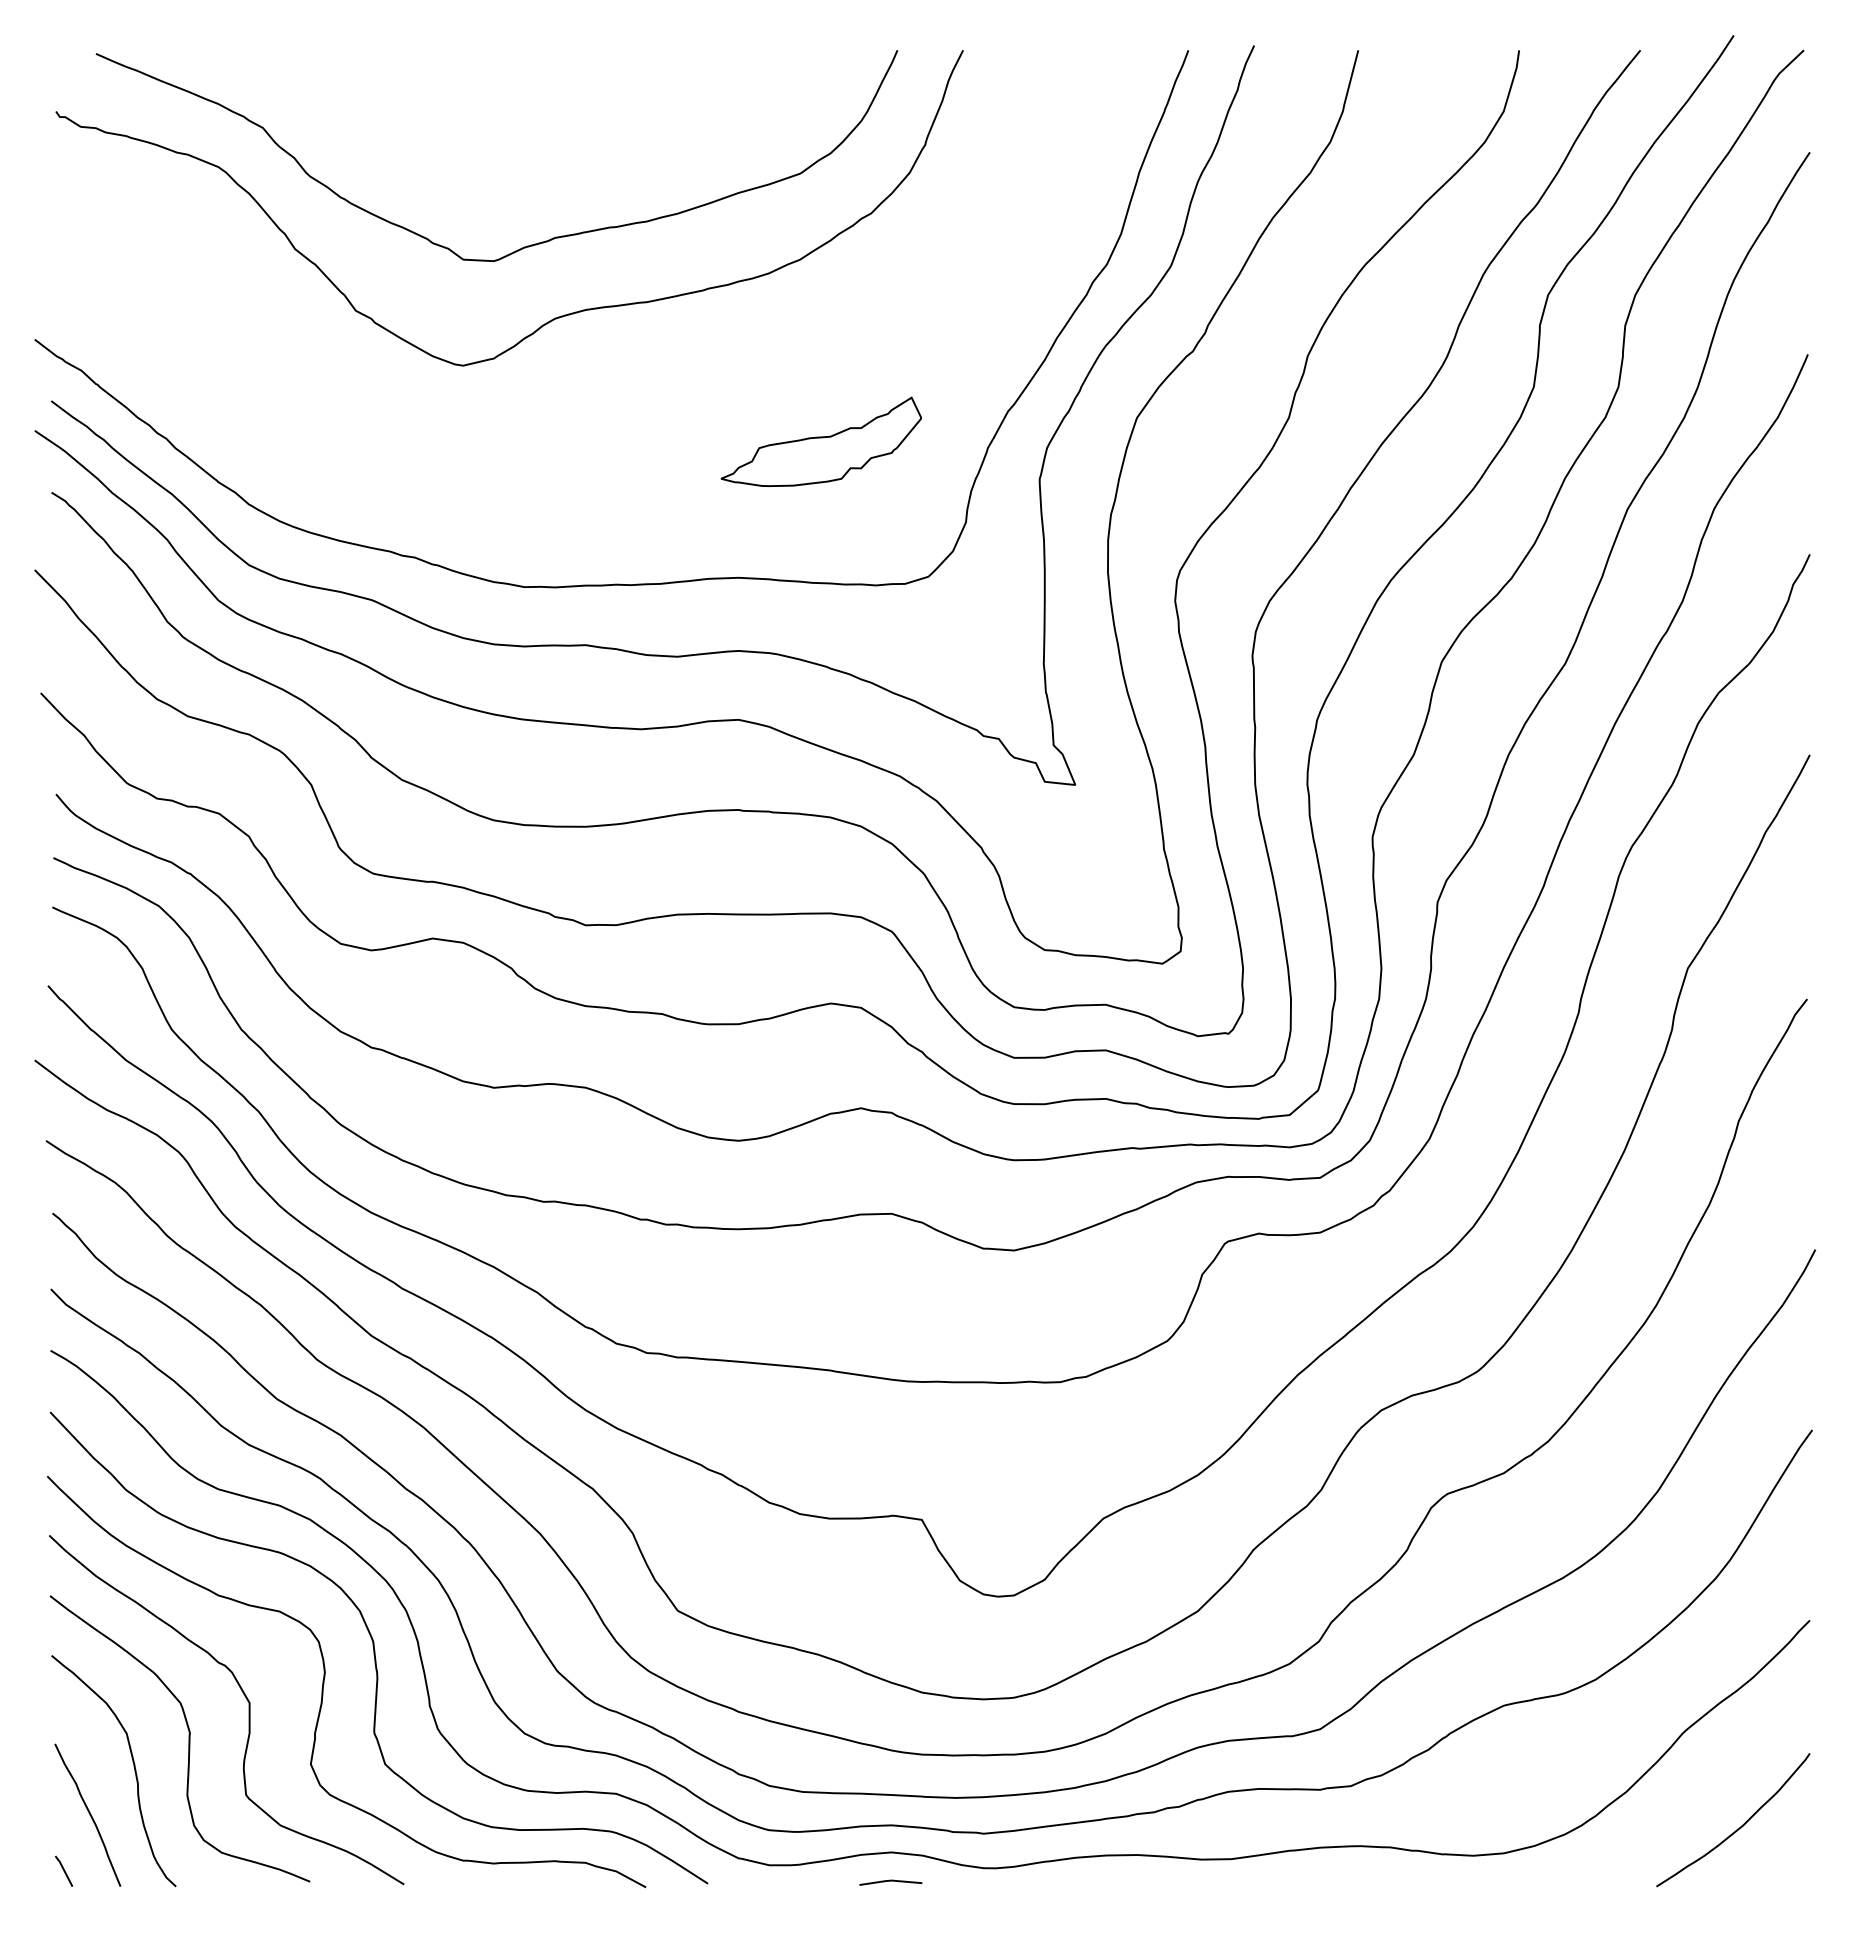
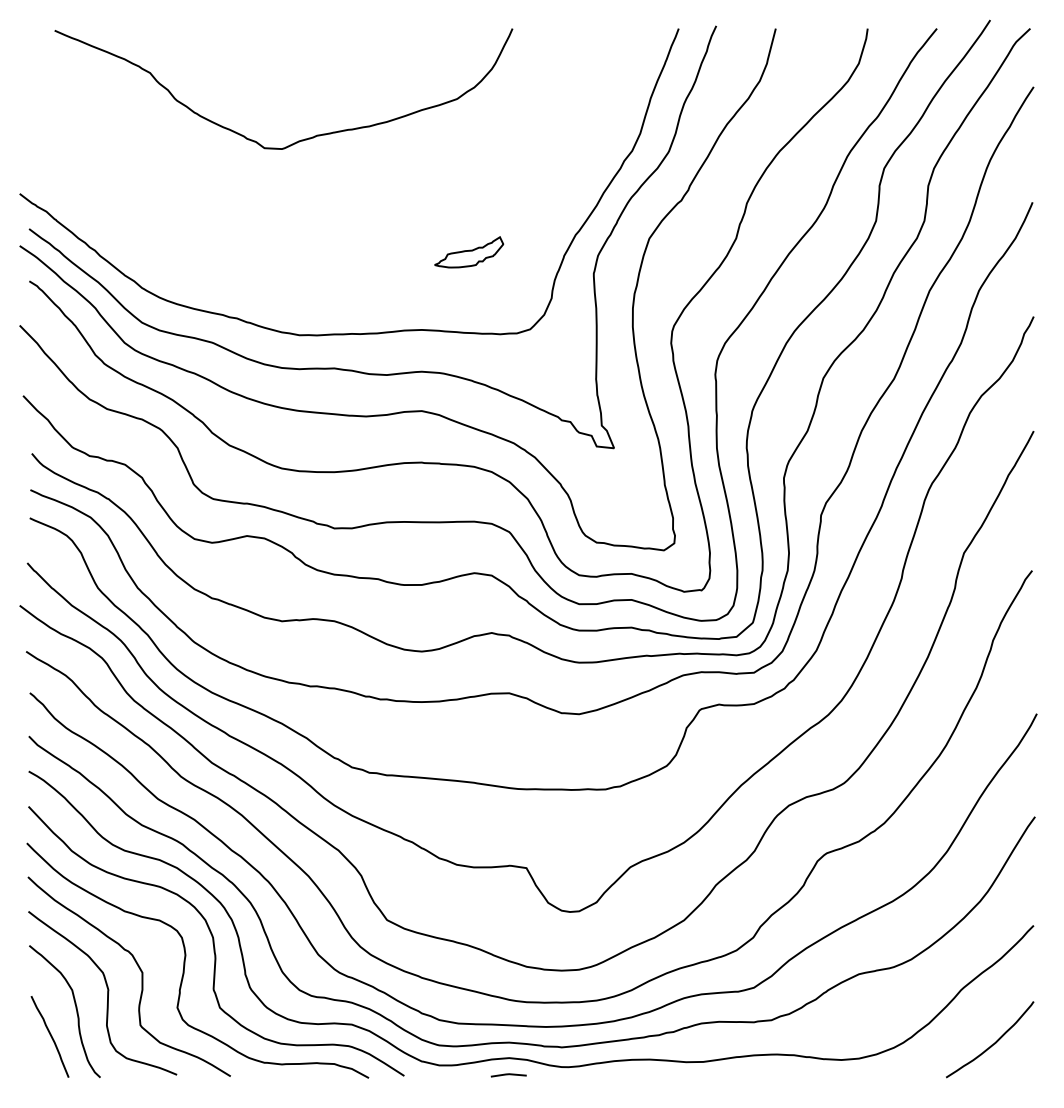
curve: (556, 316) -> (317, 180), removed
part: (820, 442) -> (468, 252), size x0.6
line: (64, 1870) -> (36, 1068), removed

